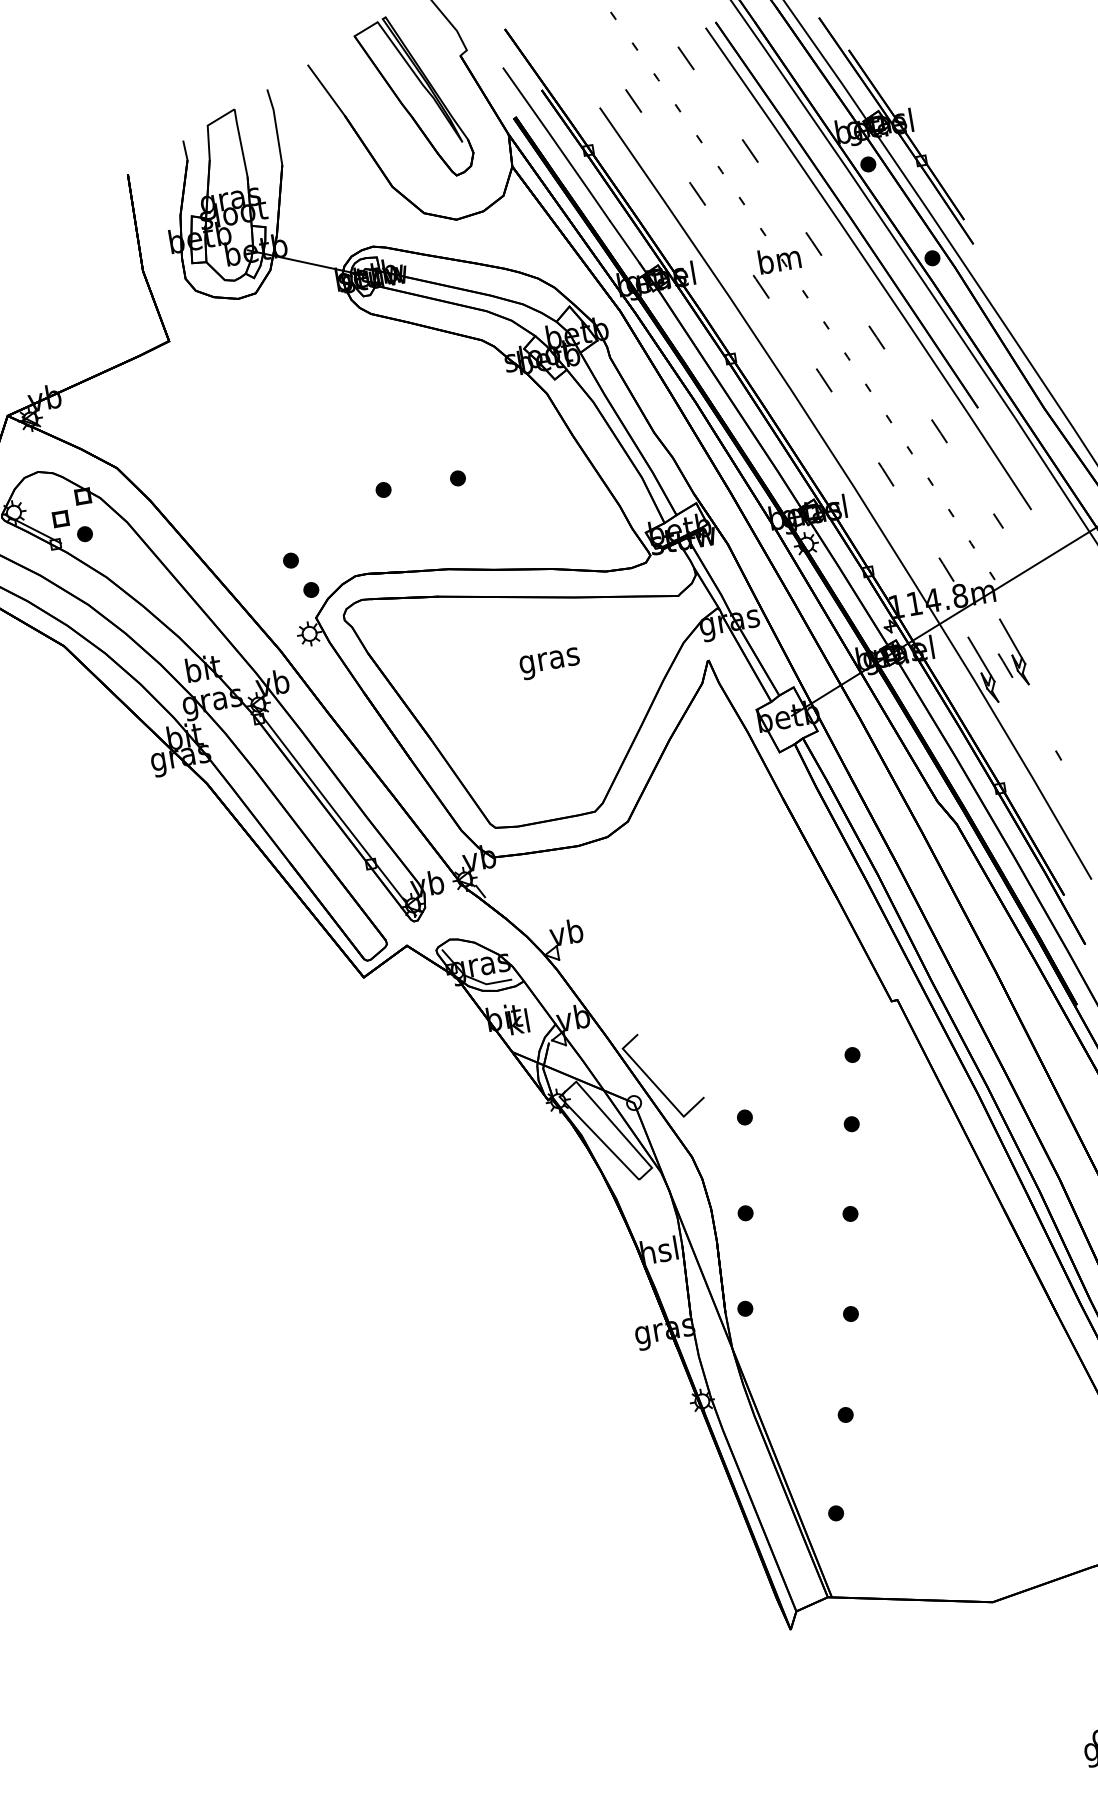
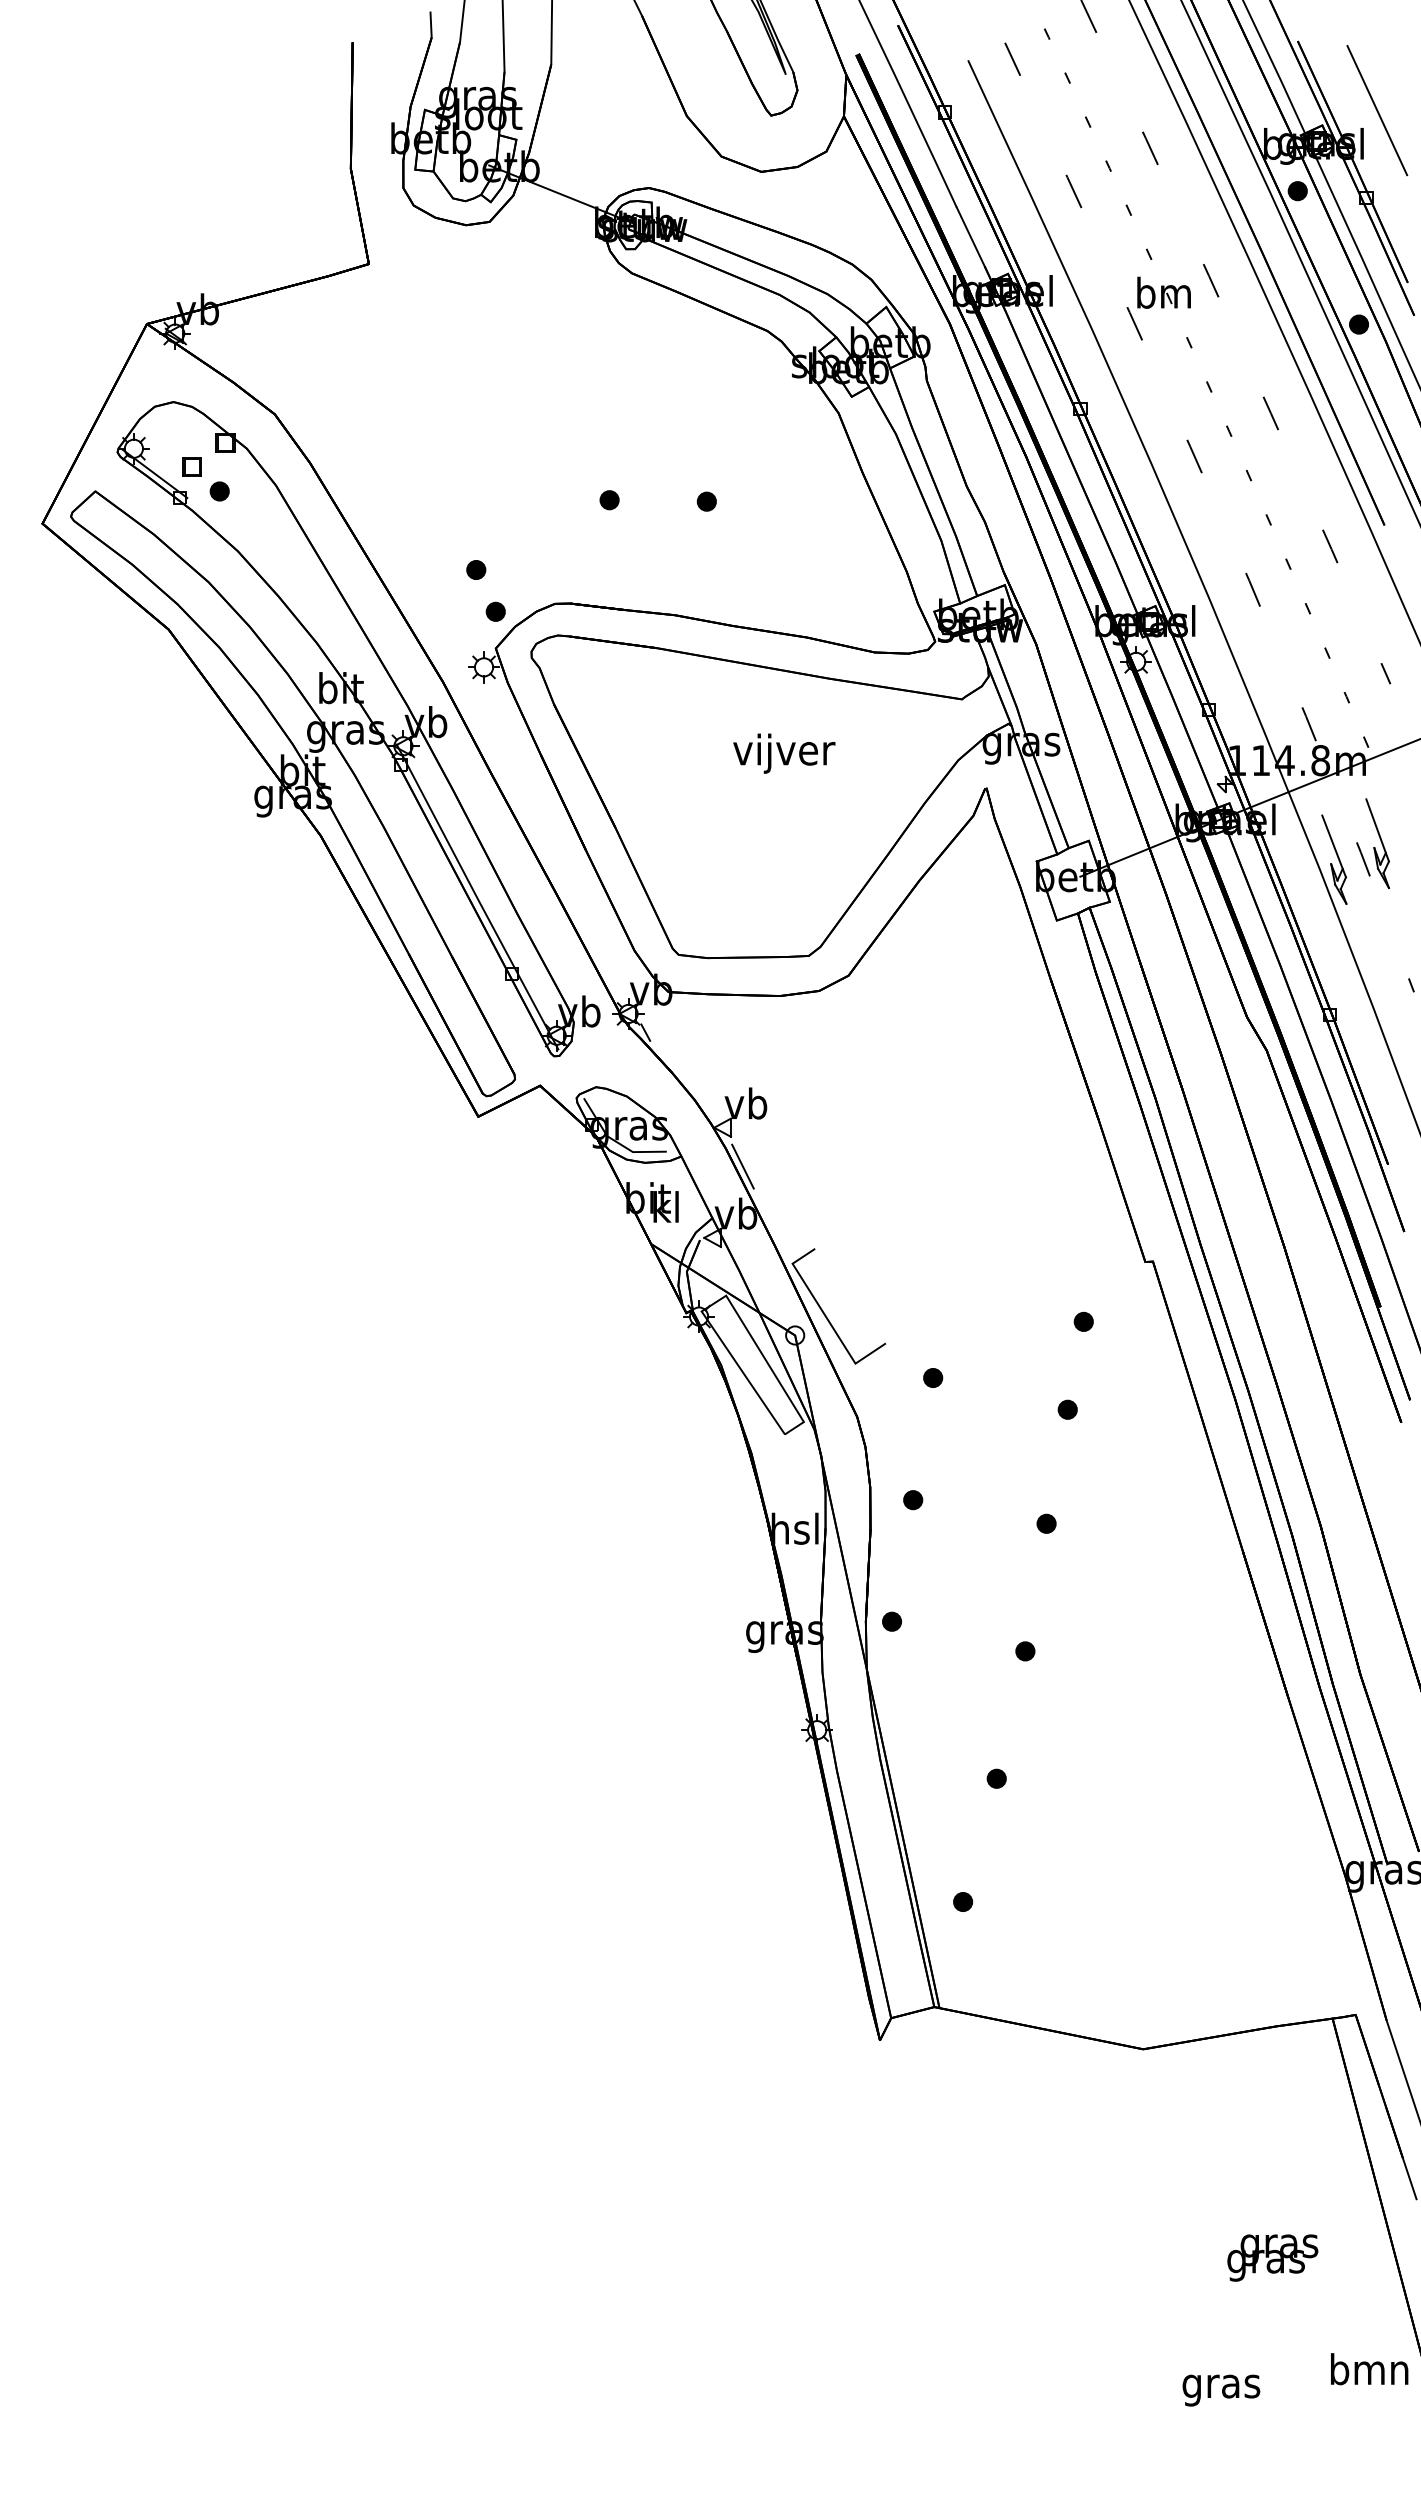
line: (918, 92) -> (1377, 110), added
text: (550, 660) -> (784, 753), gras -> vijver
line: (571, 980) -> (742, 1166), added

